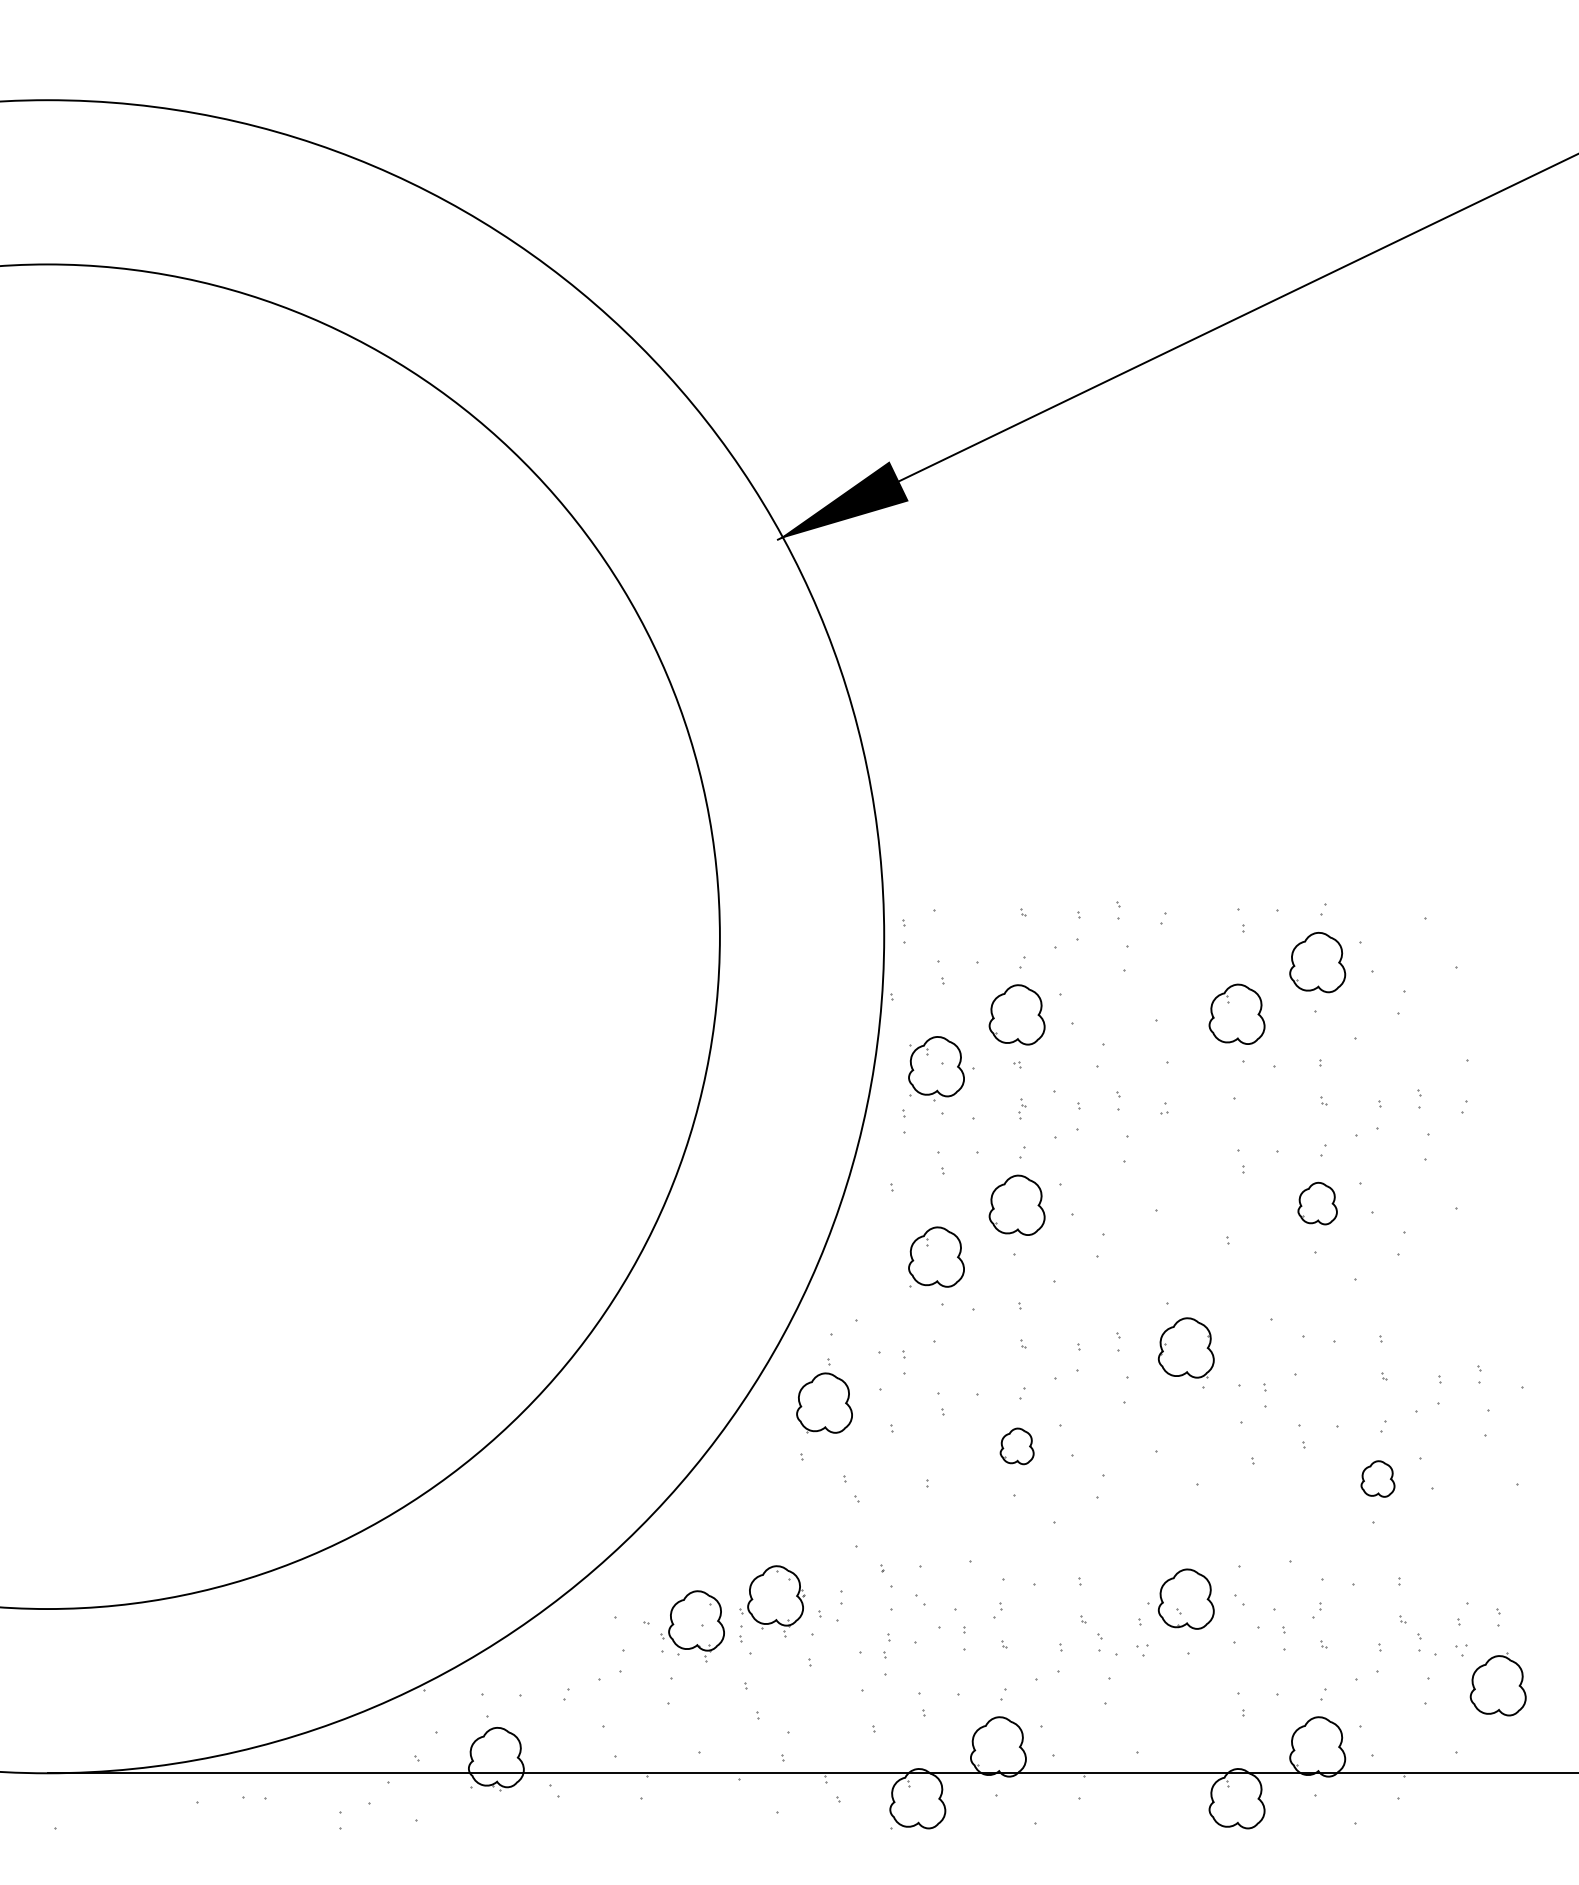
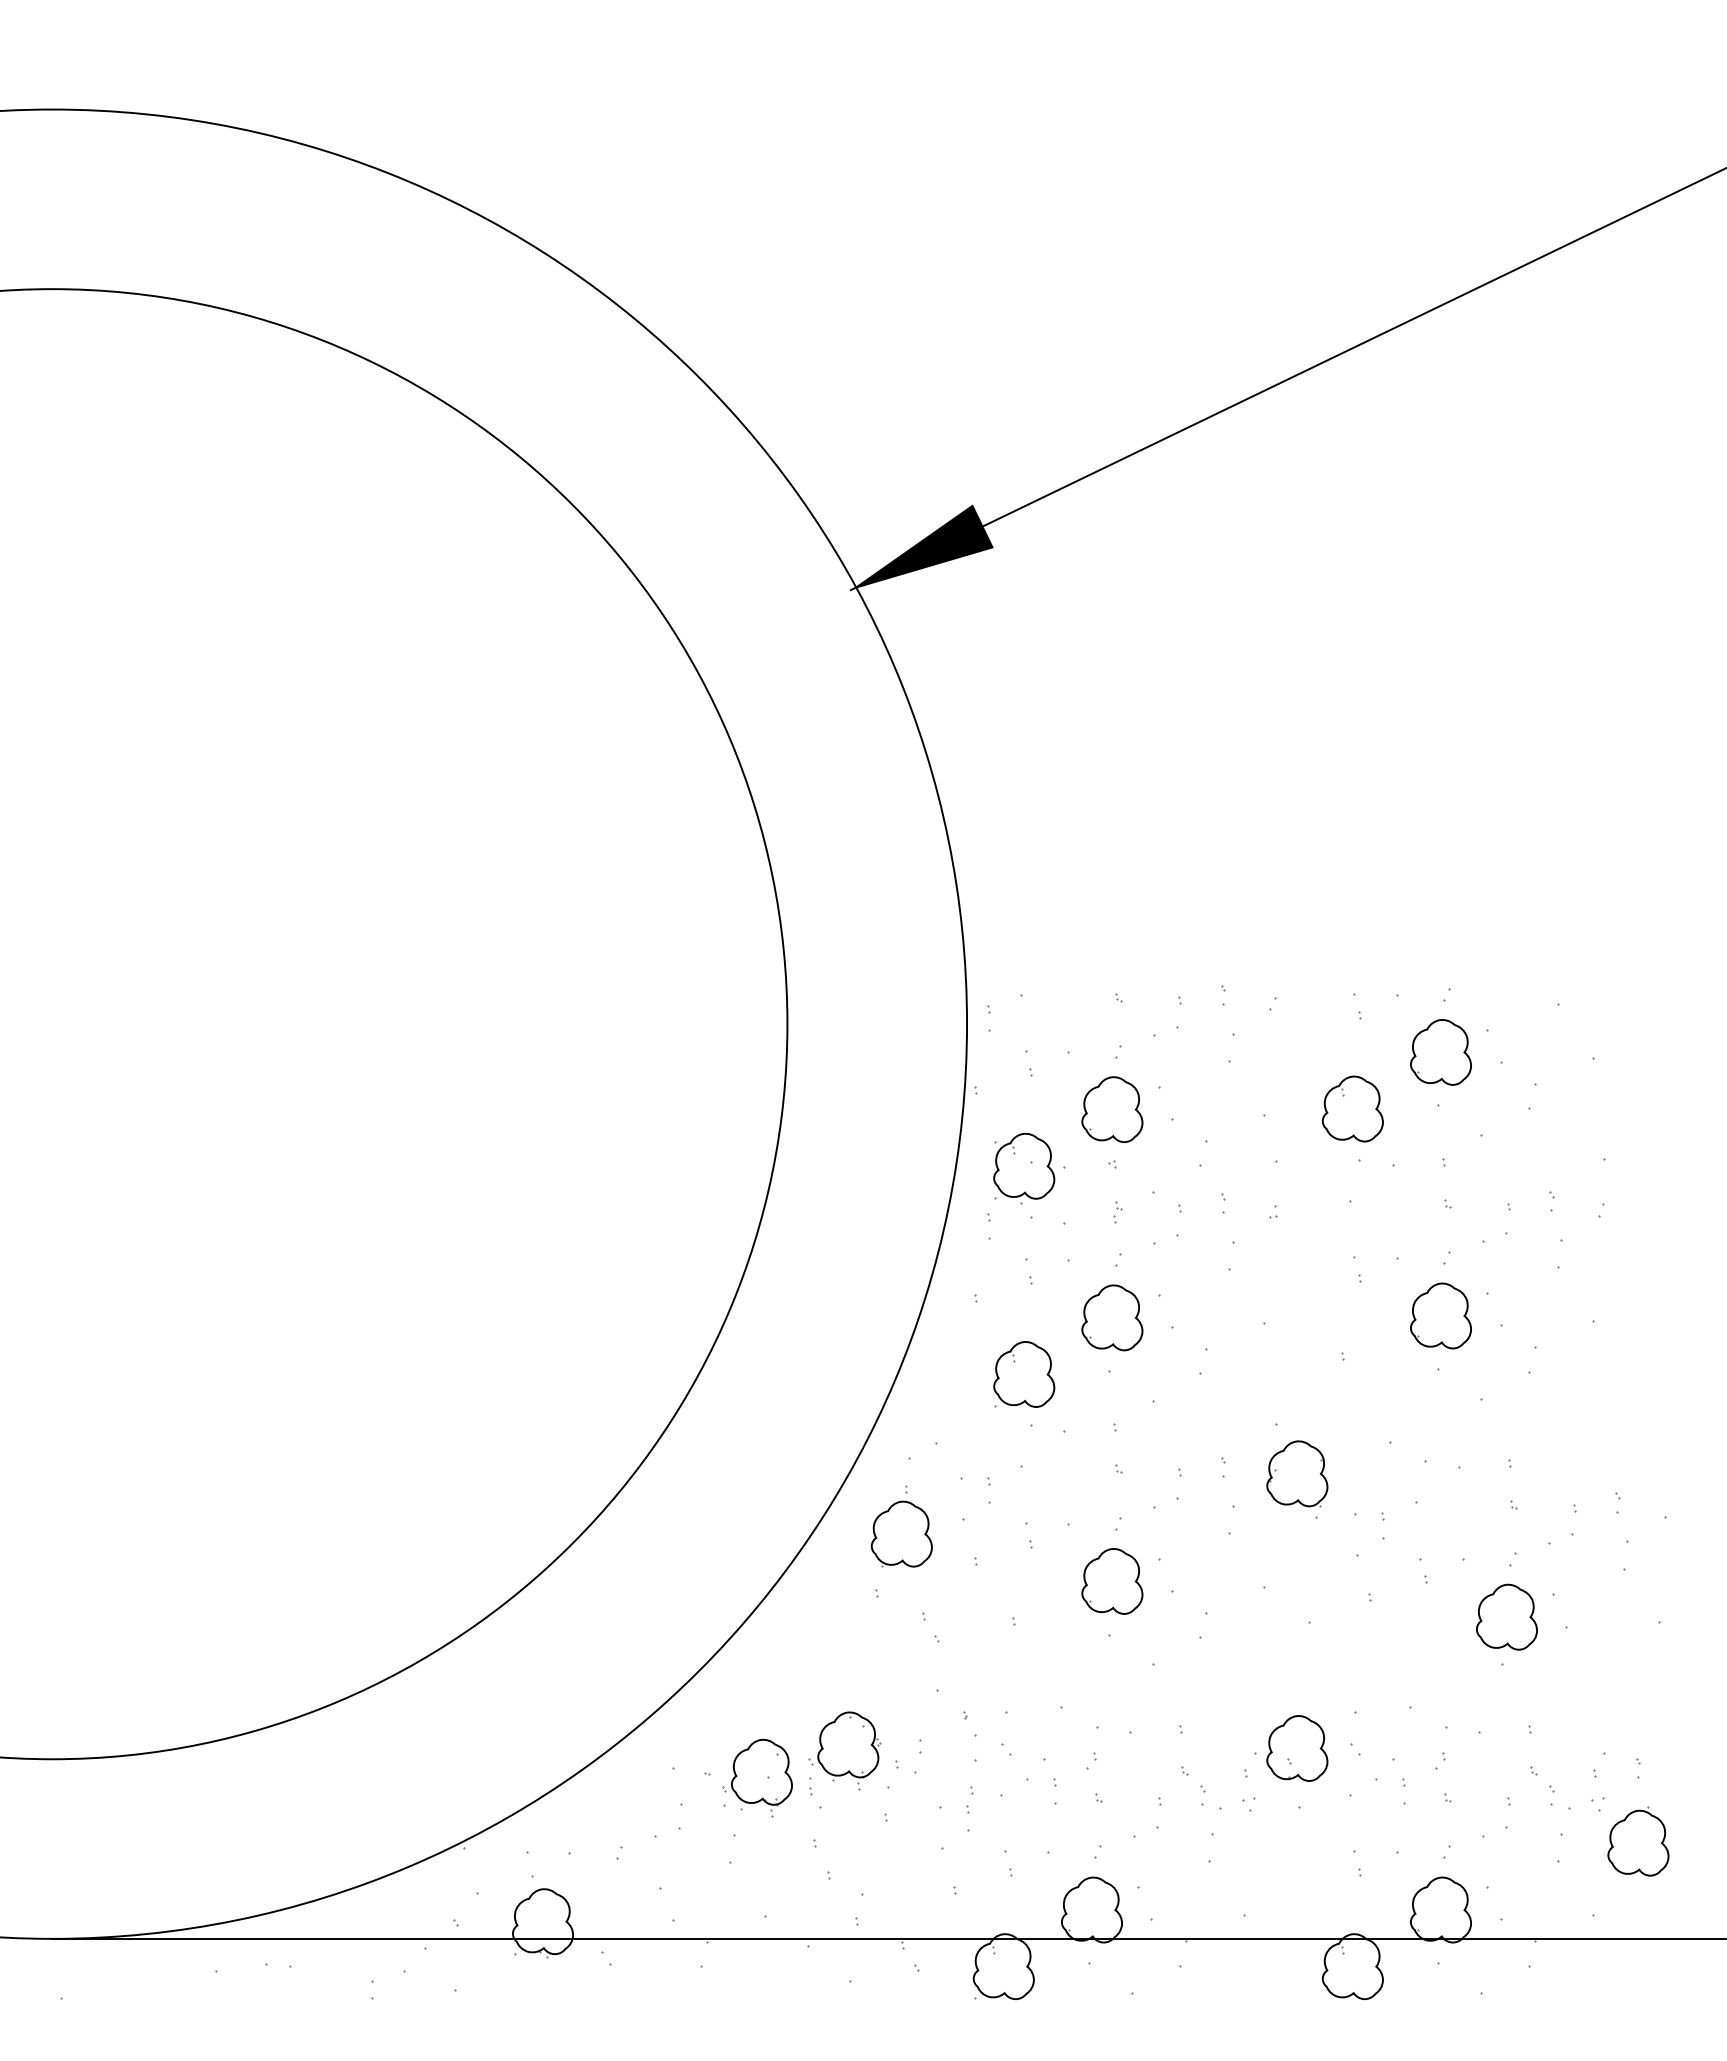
part: (1317, 1203) -> (1440, 1315), size x1.43
part: (1017, 1446) -> (1112, 1581), size x1.67
part: (1377, 1478) -> (1506, 1616), size x1.67

